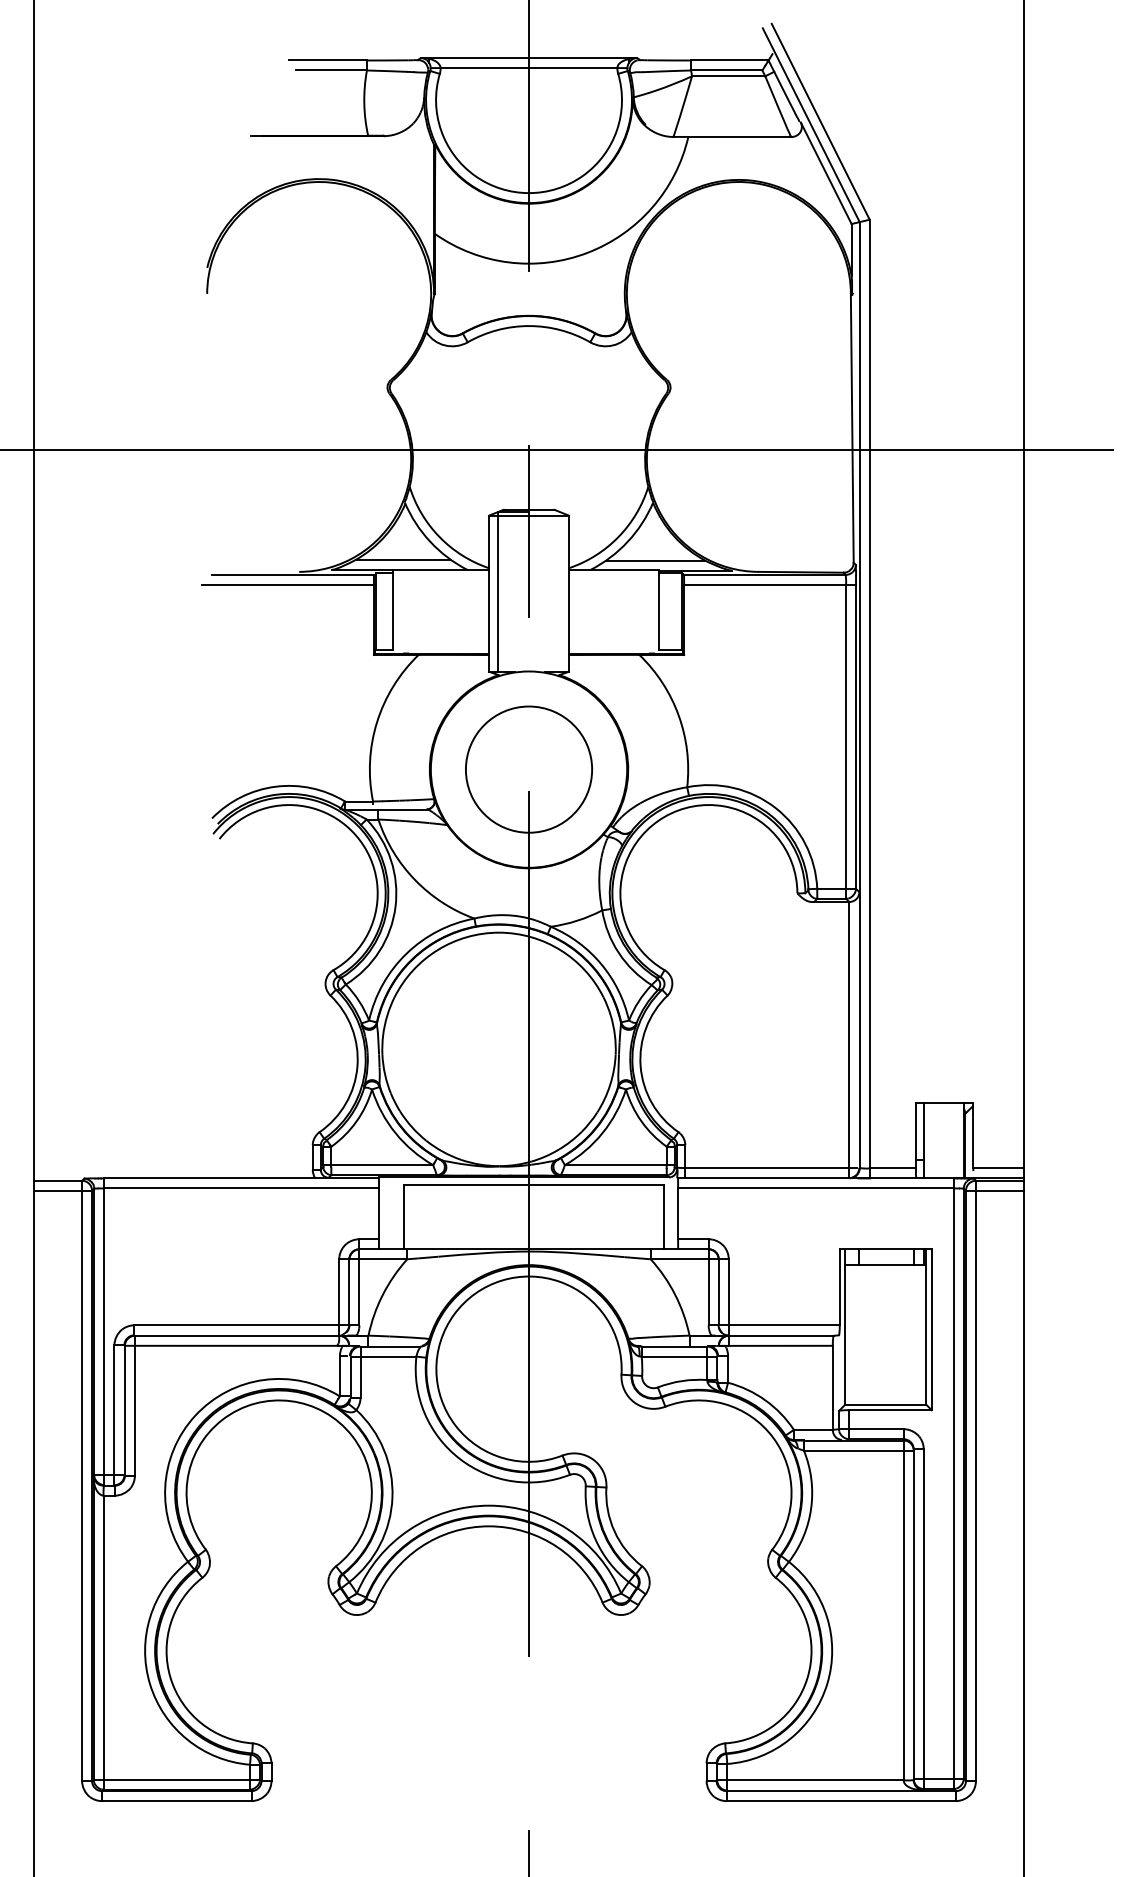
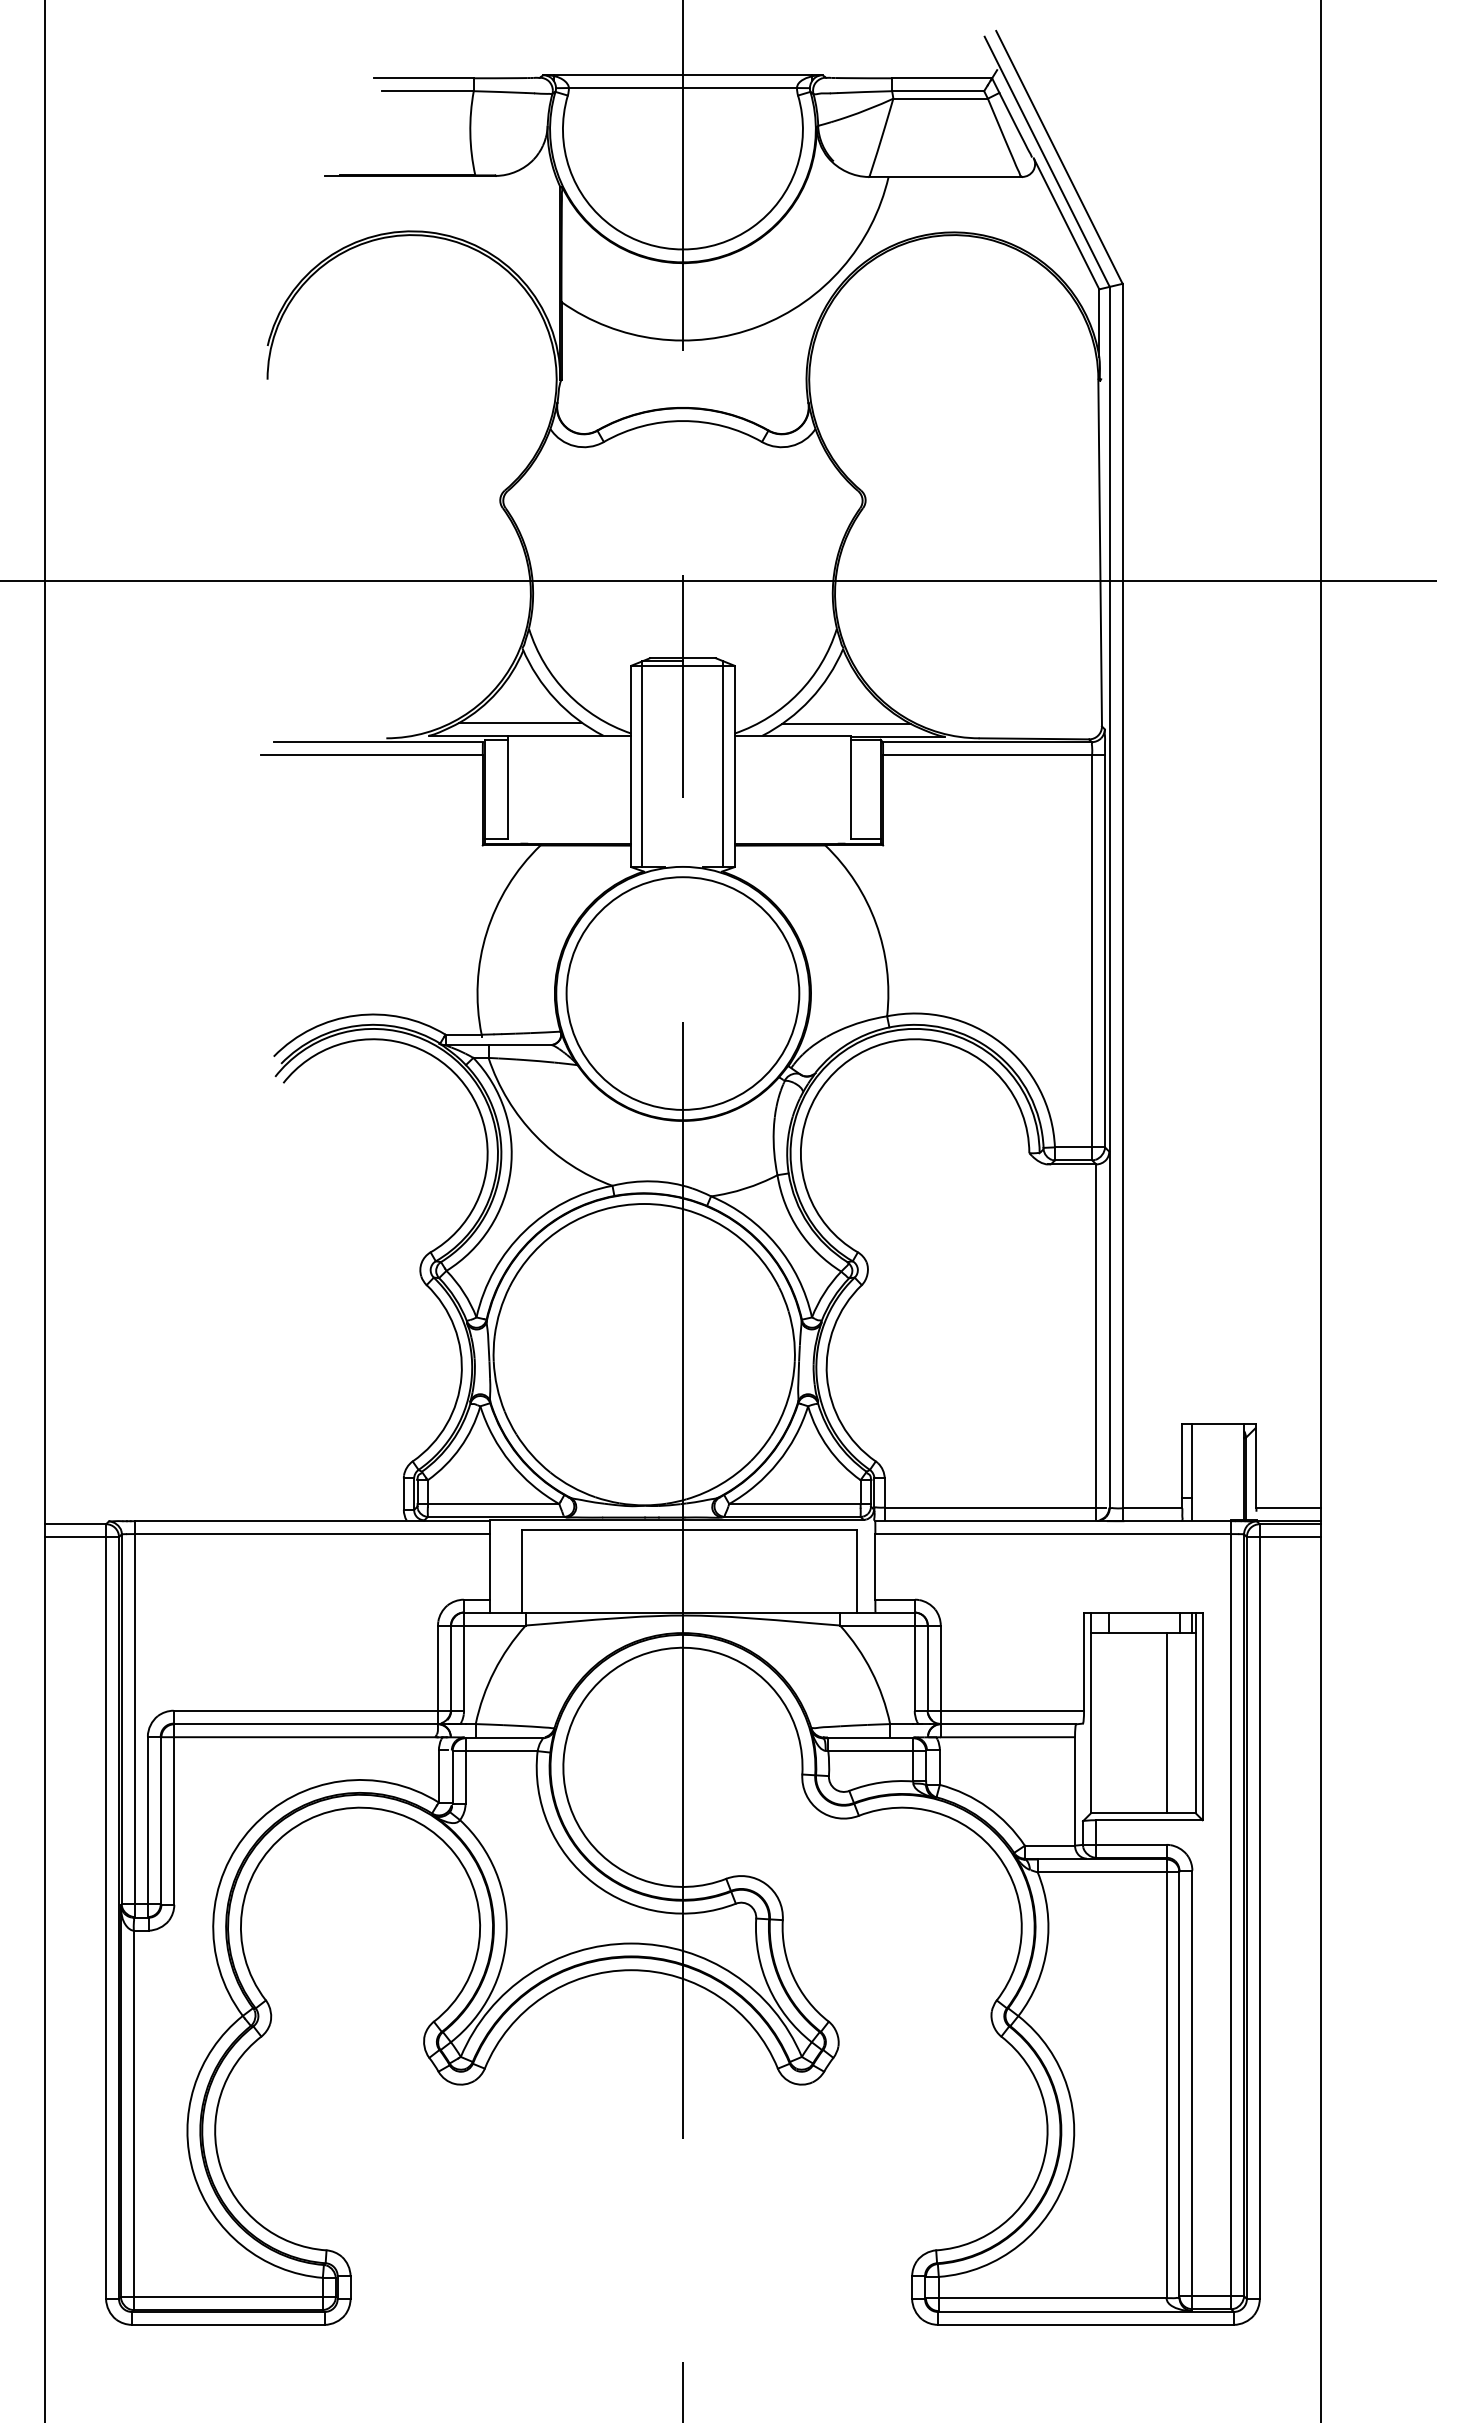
line: (560, 592) -> (723, 764), added
circle: (528, 769) -> (682, 993), size x1.43
line: (903, 1335) -> (1166, 1723), added

